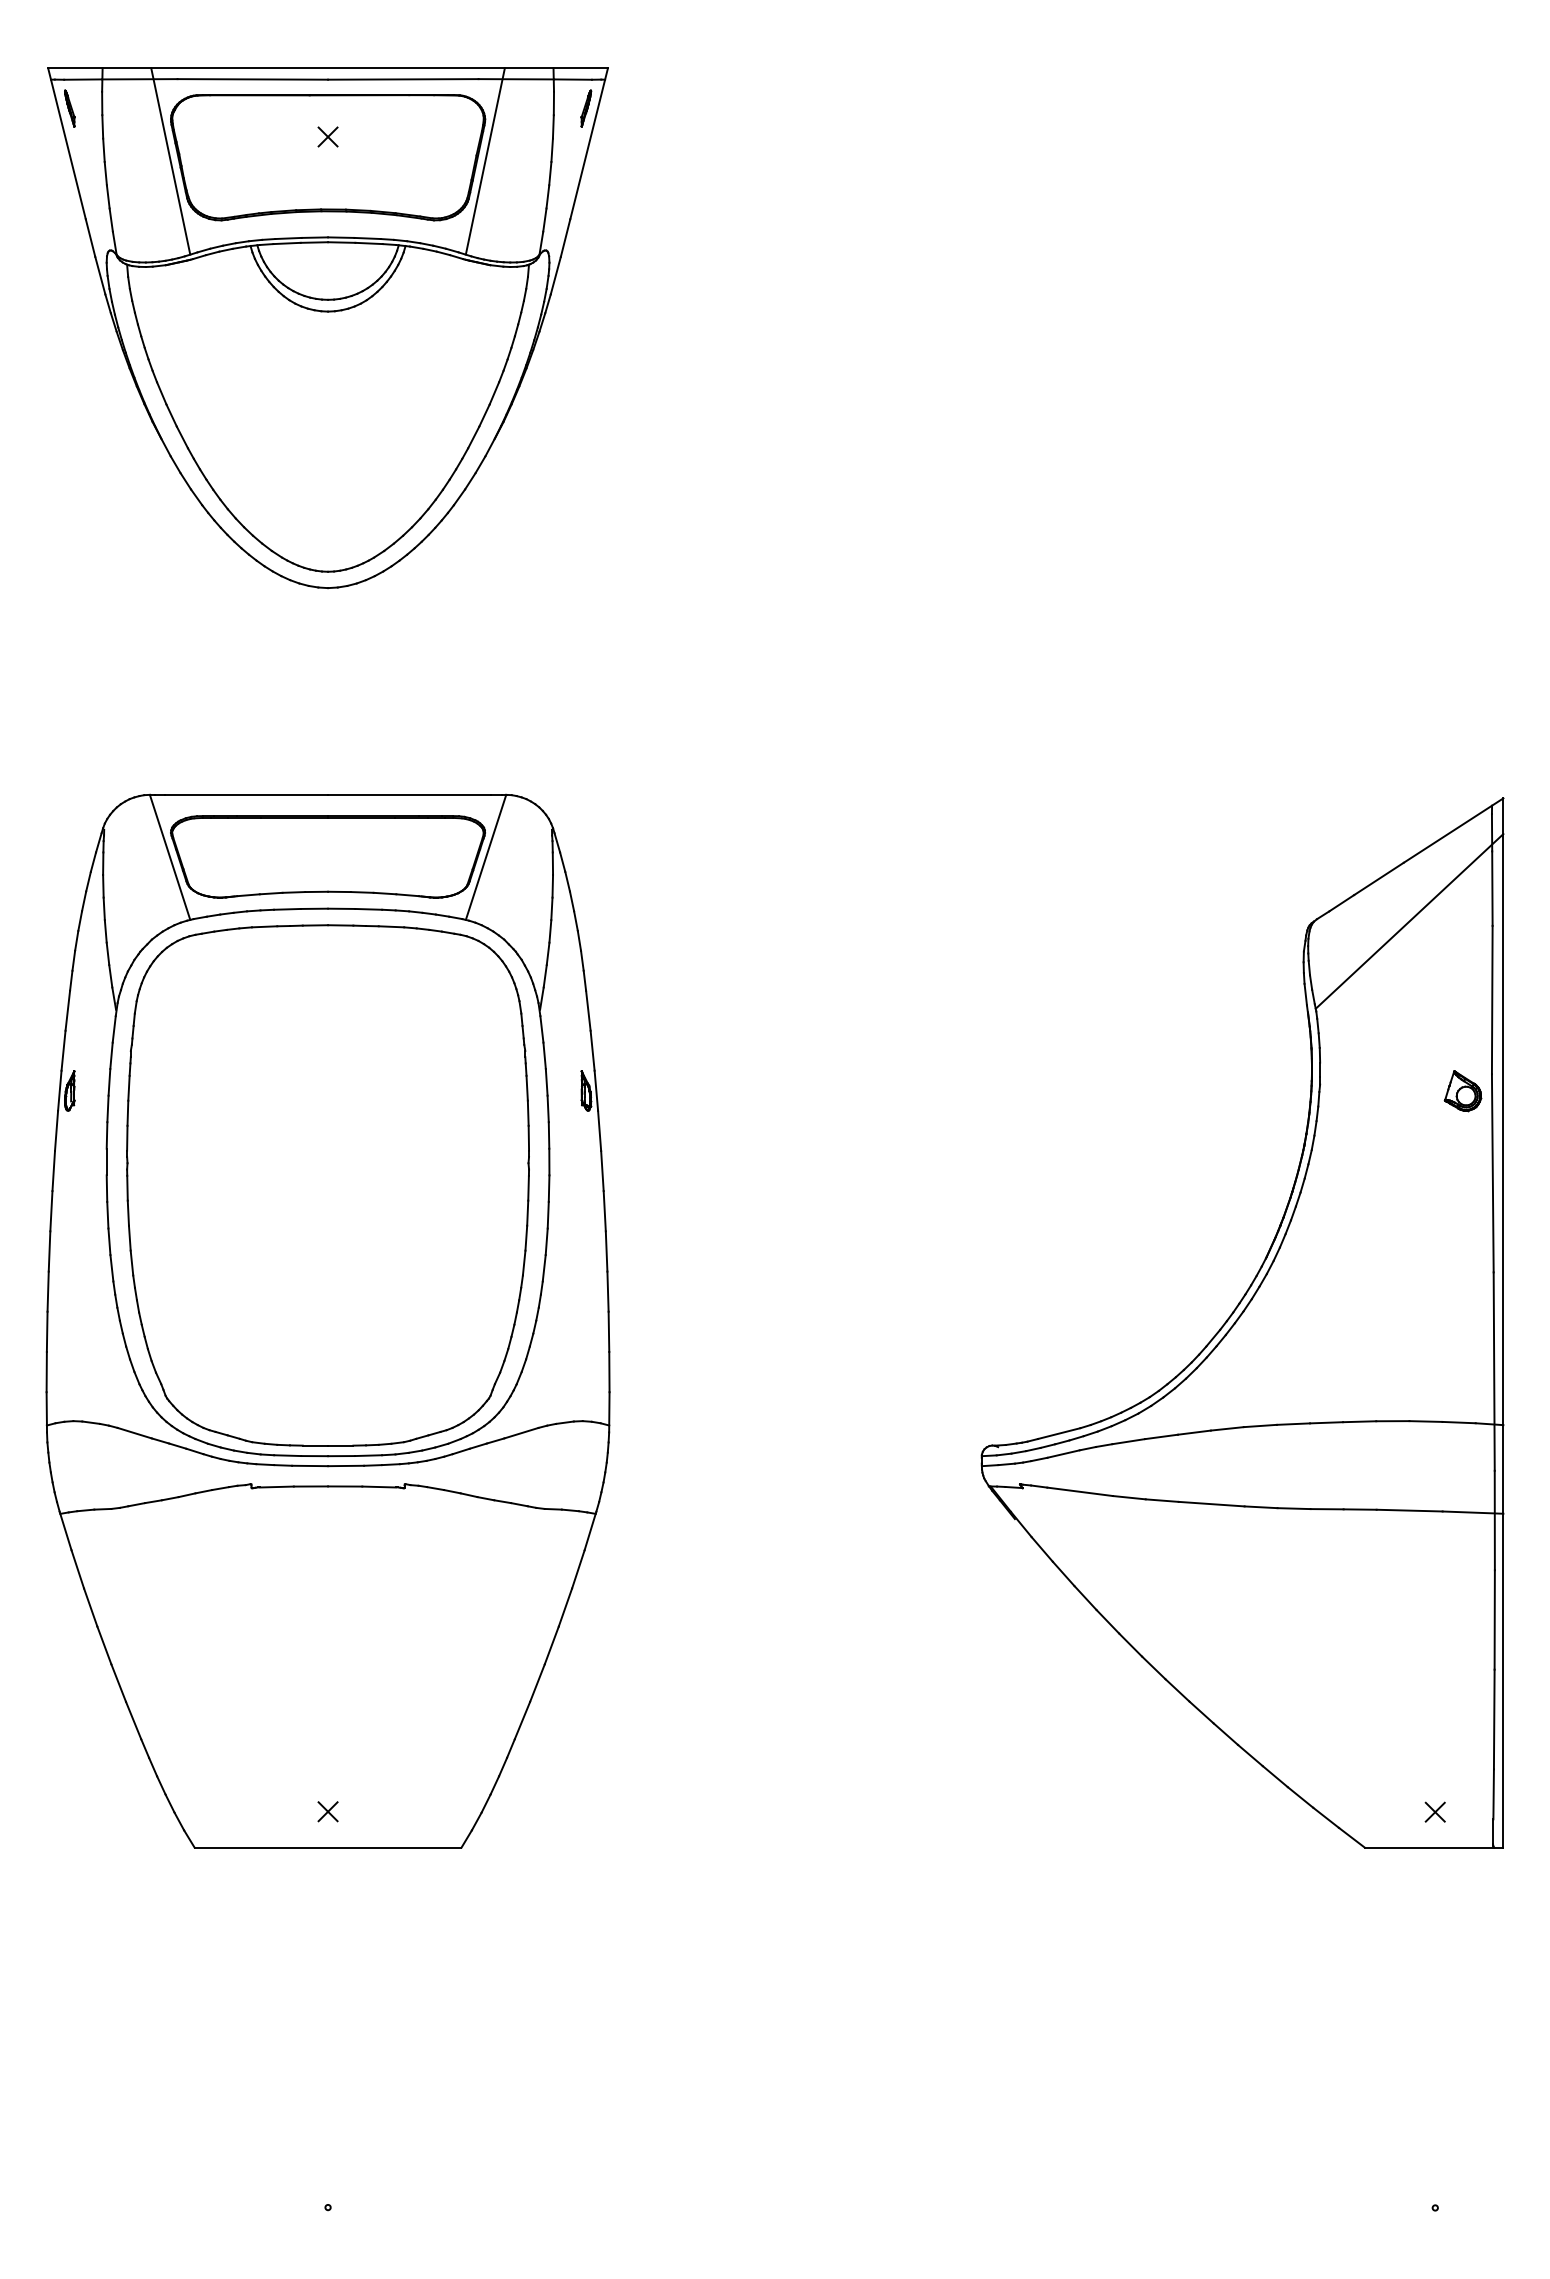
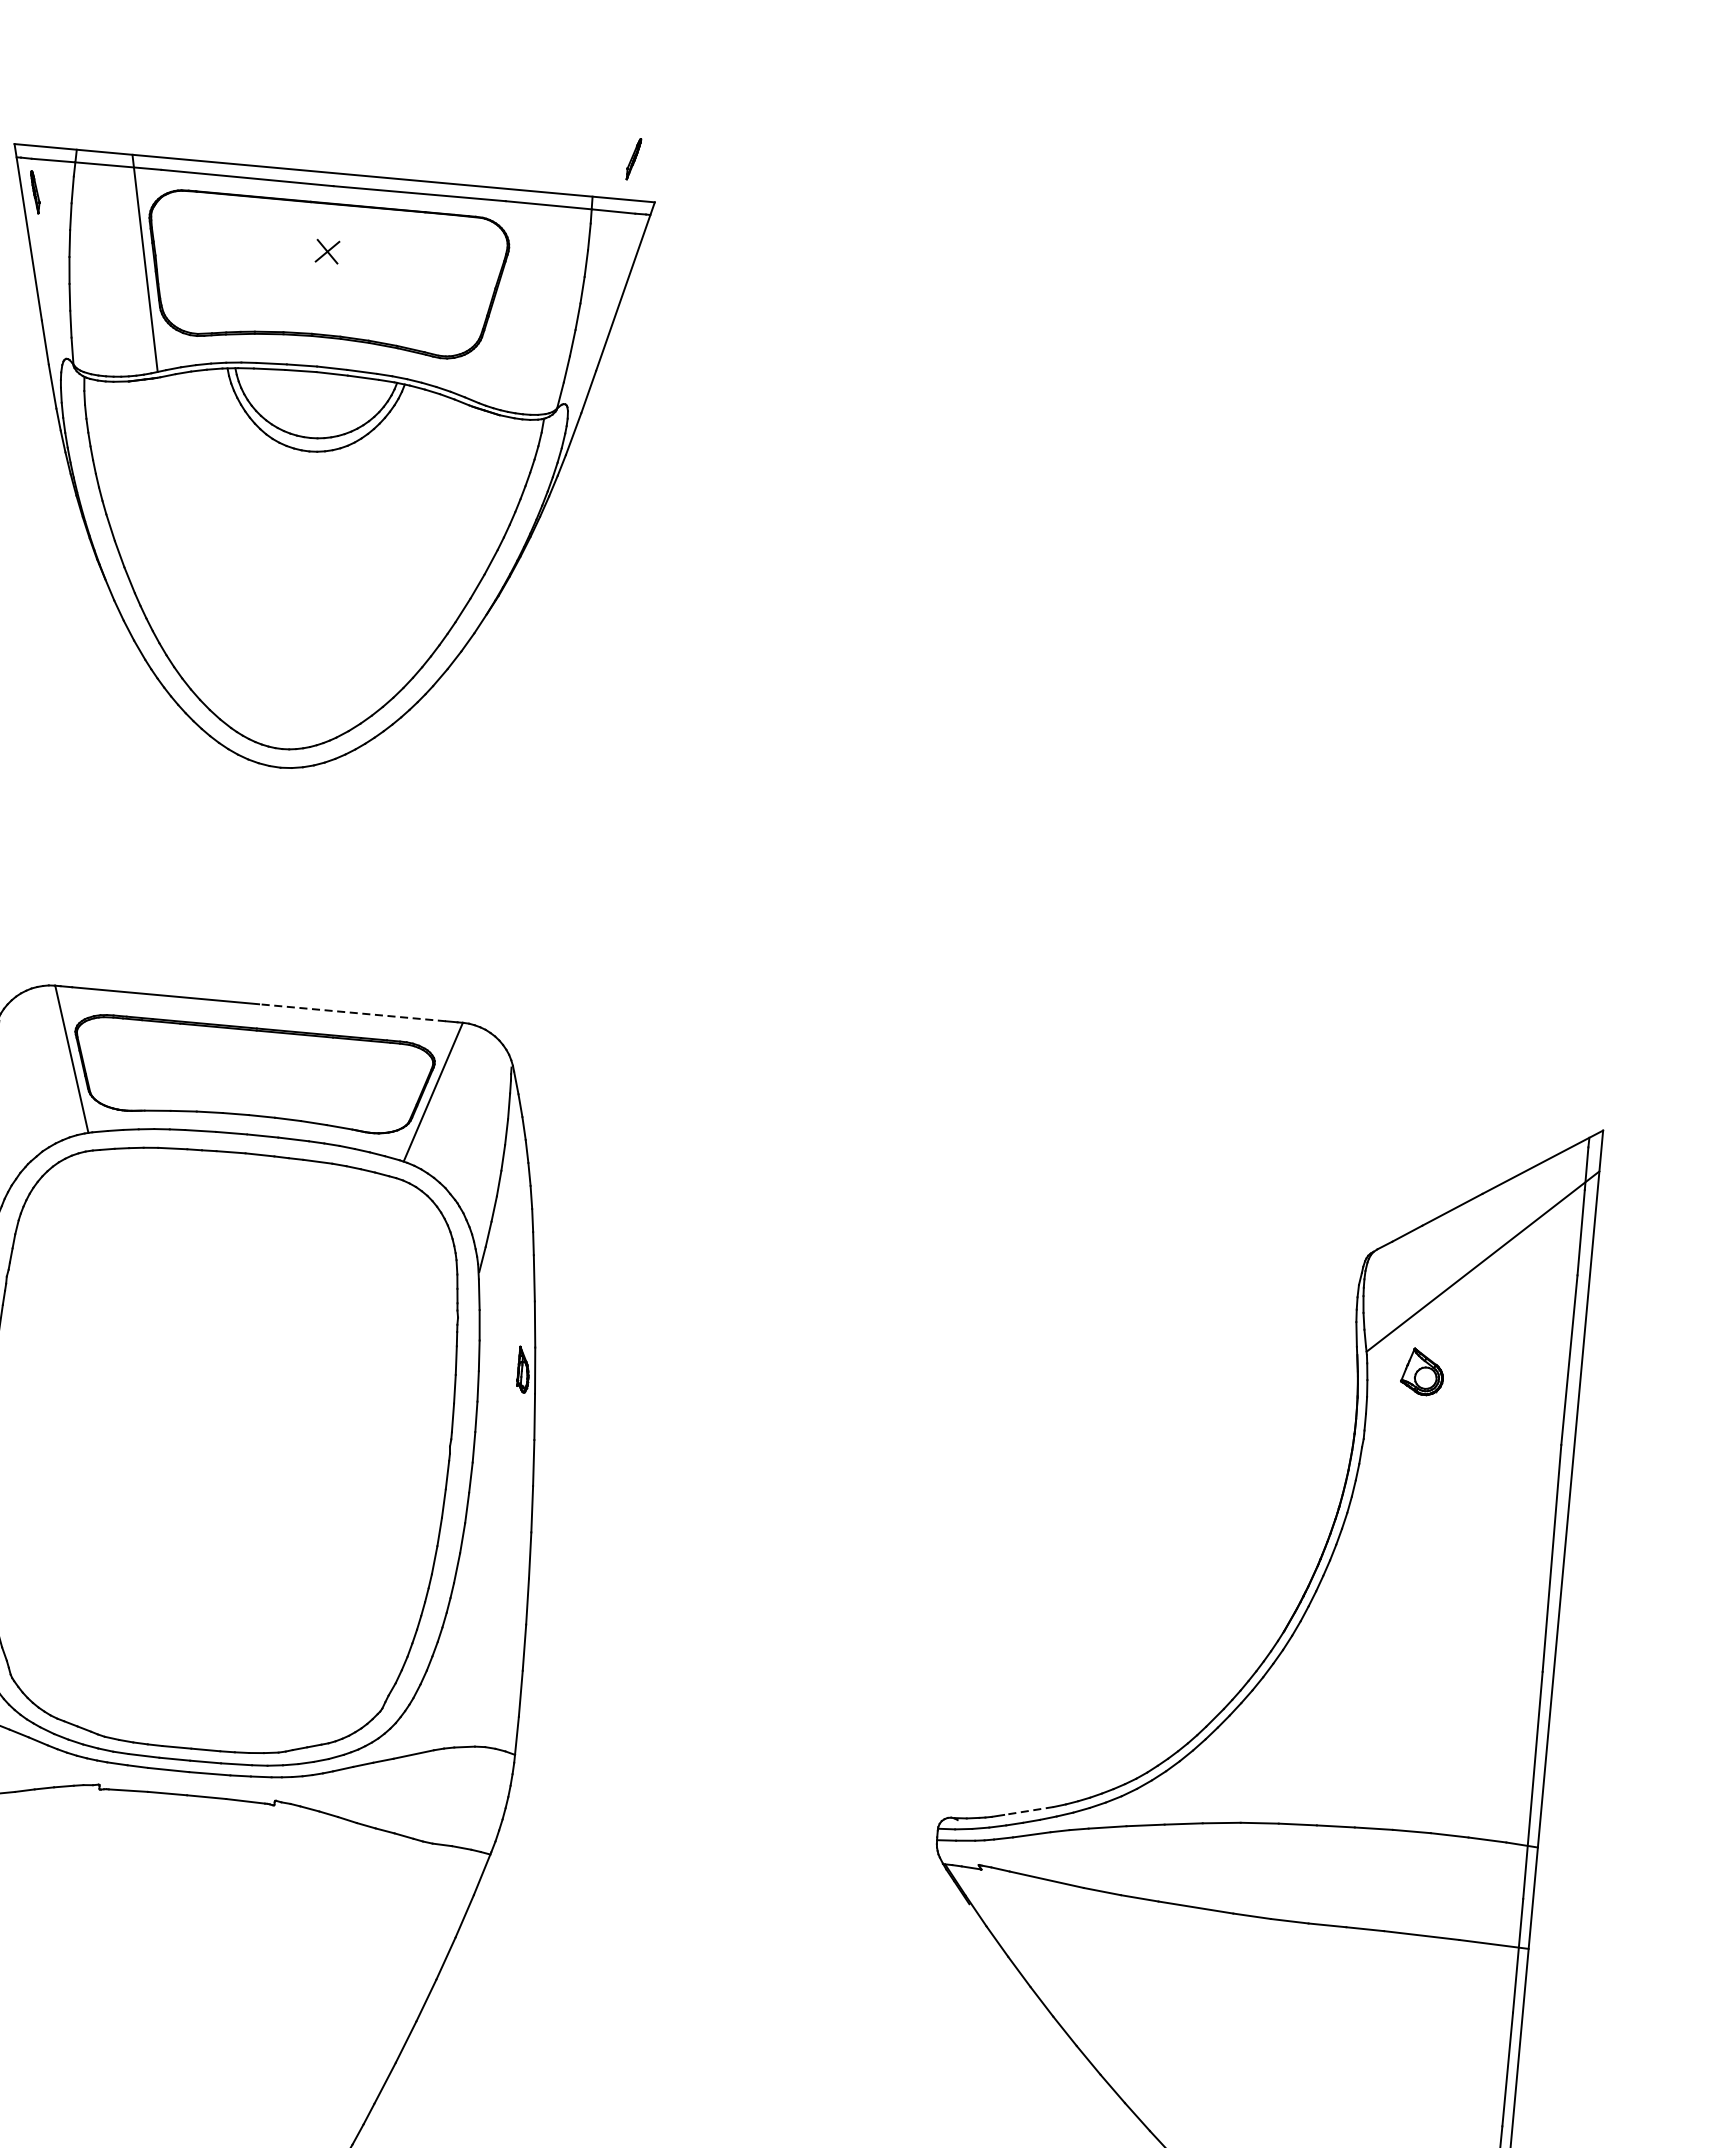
part: (586, 108) -> (634, 159), moved
line: (484, 161) -> (503, 296), removed
line: (409, 794) -> (352, 1012), solid -> dashed
part: (1462, 1091) -> (1422, 1372), moved
line: (1059, 1433) -> (1029, 1810), solid -> dashed

